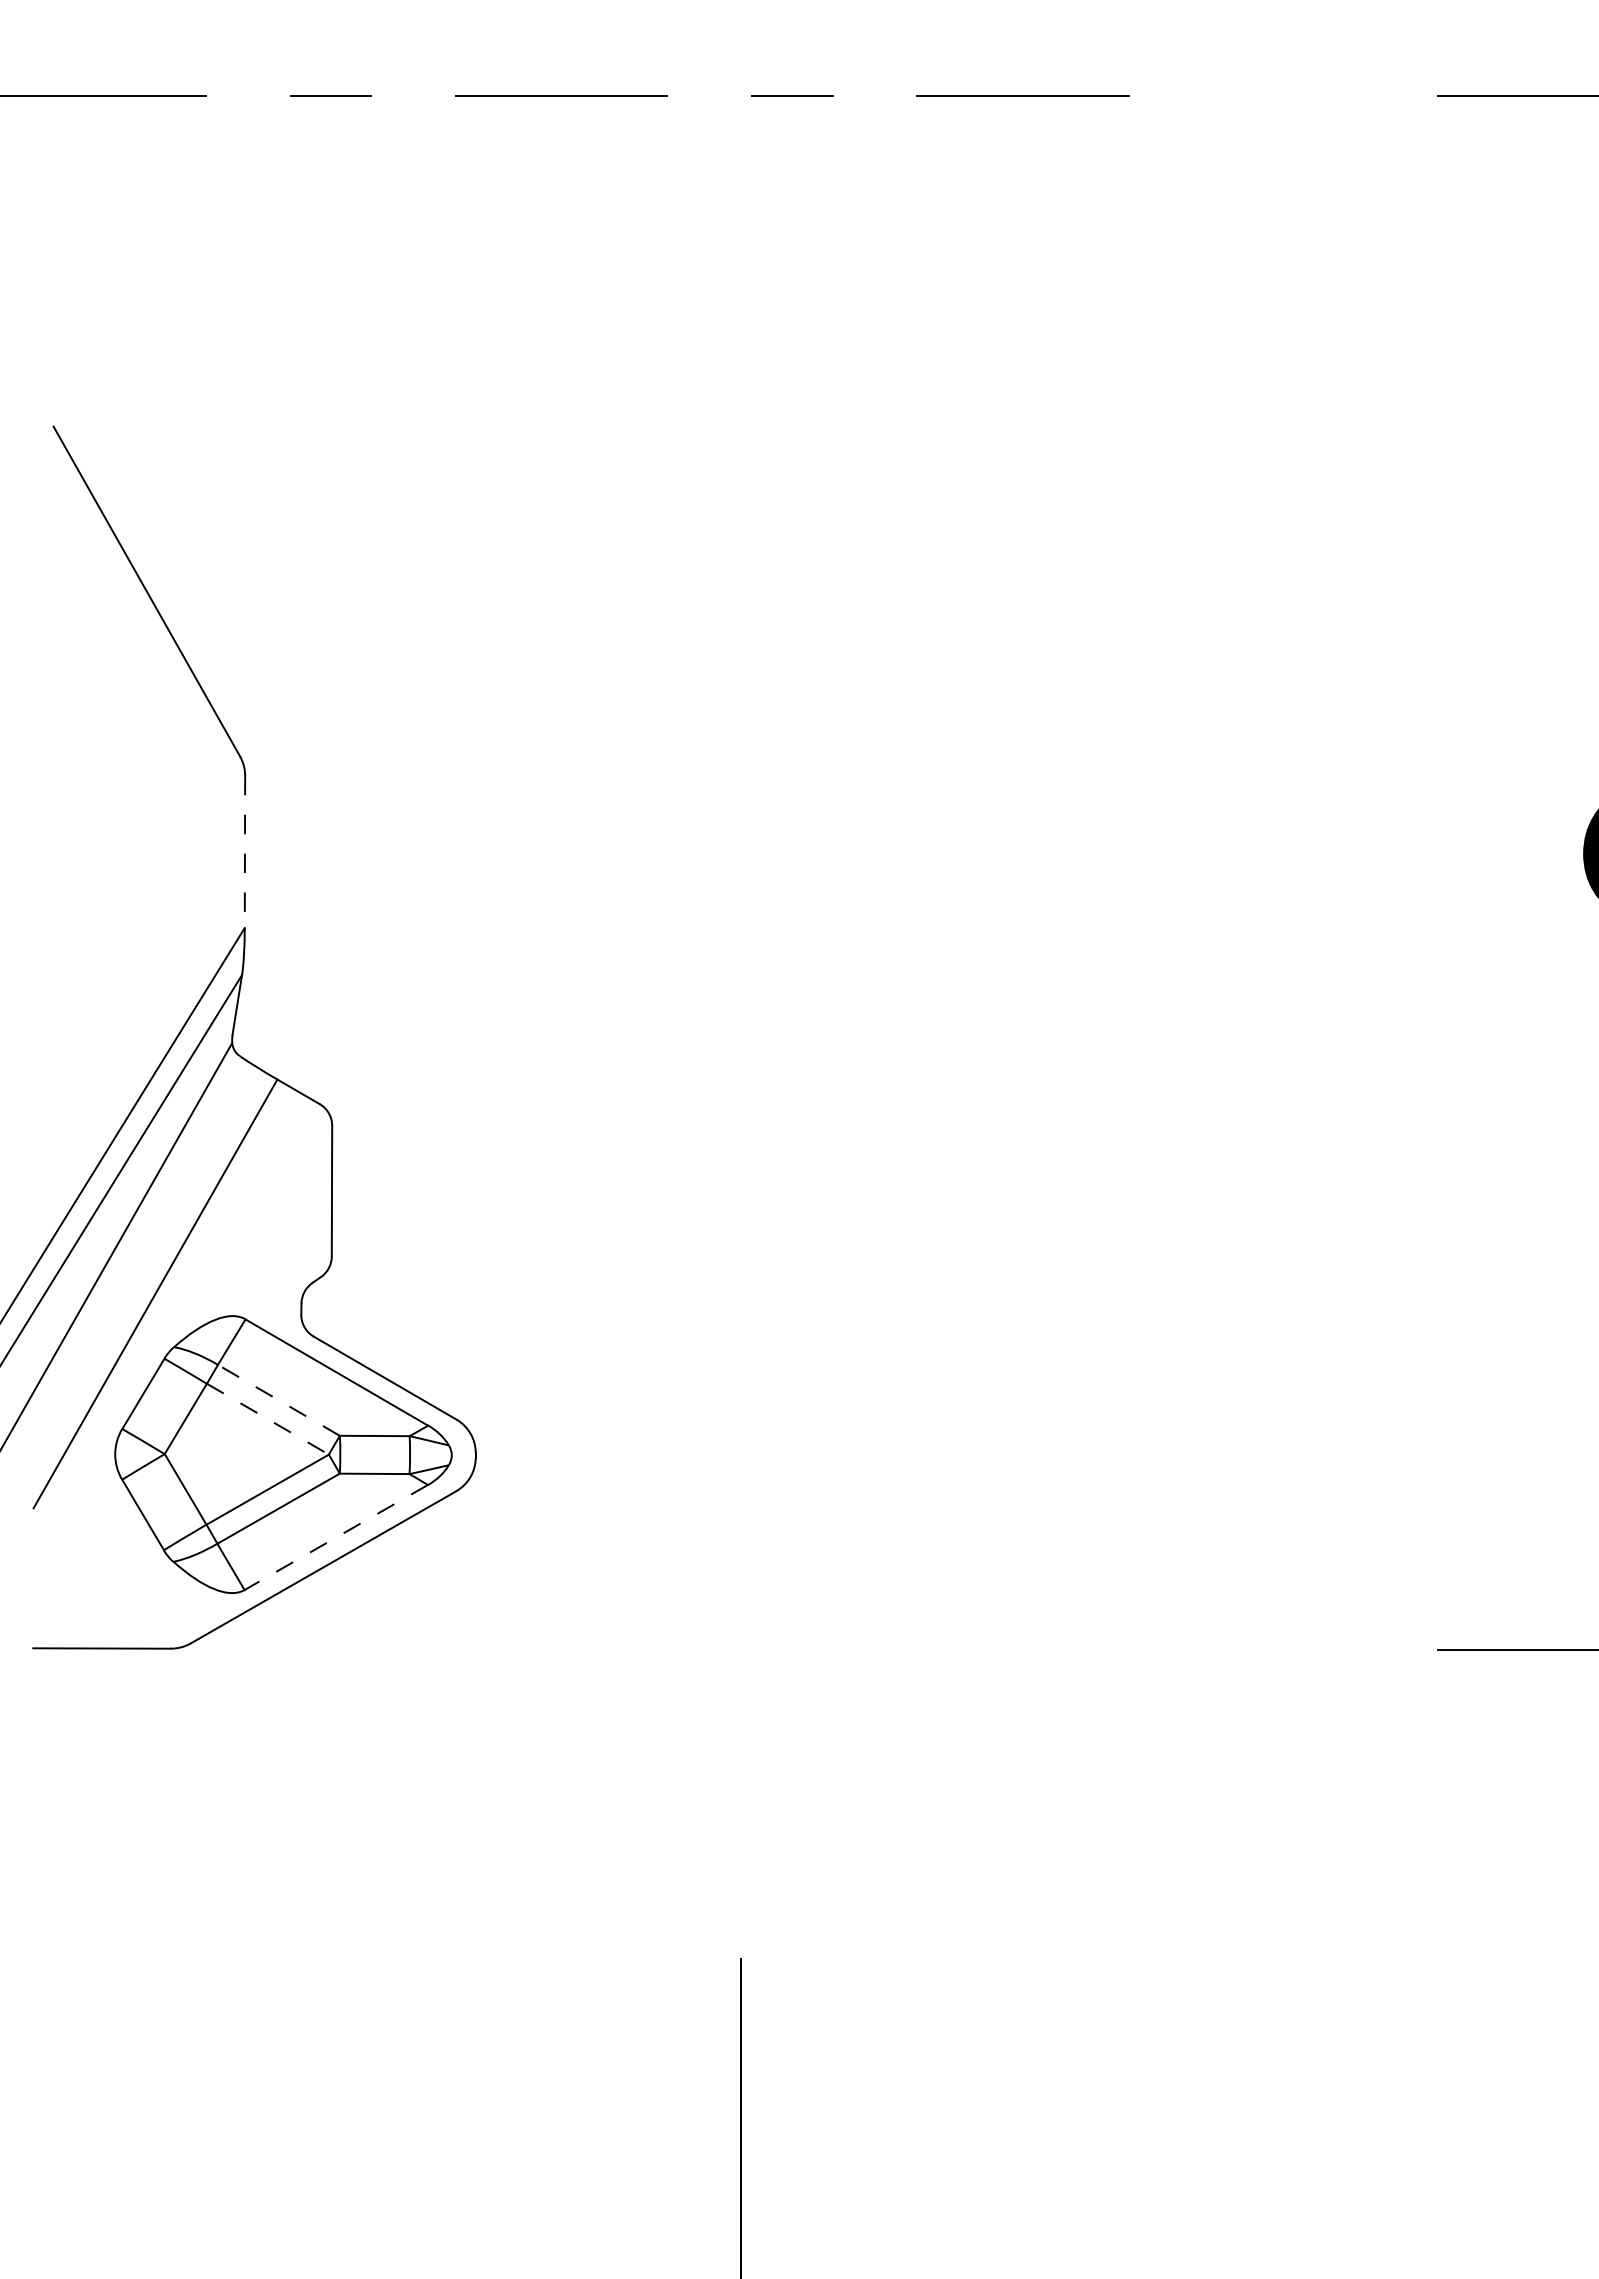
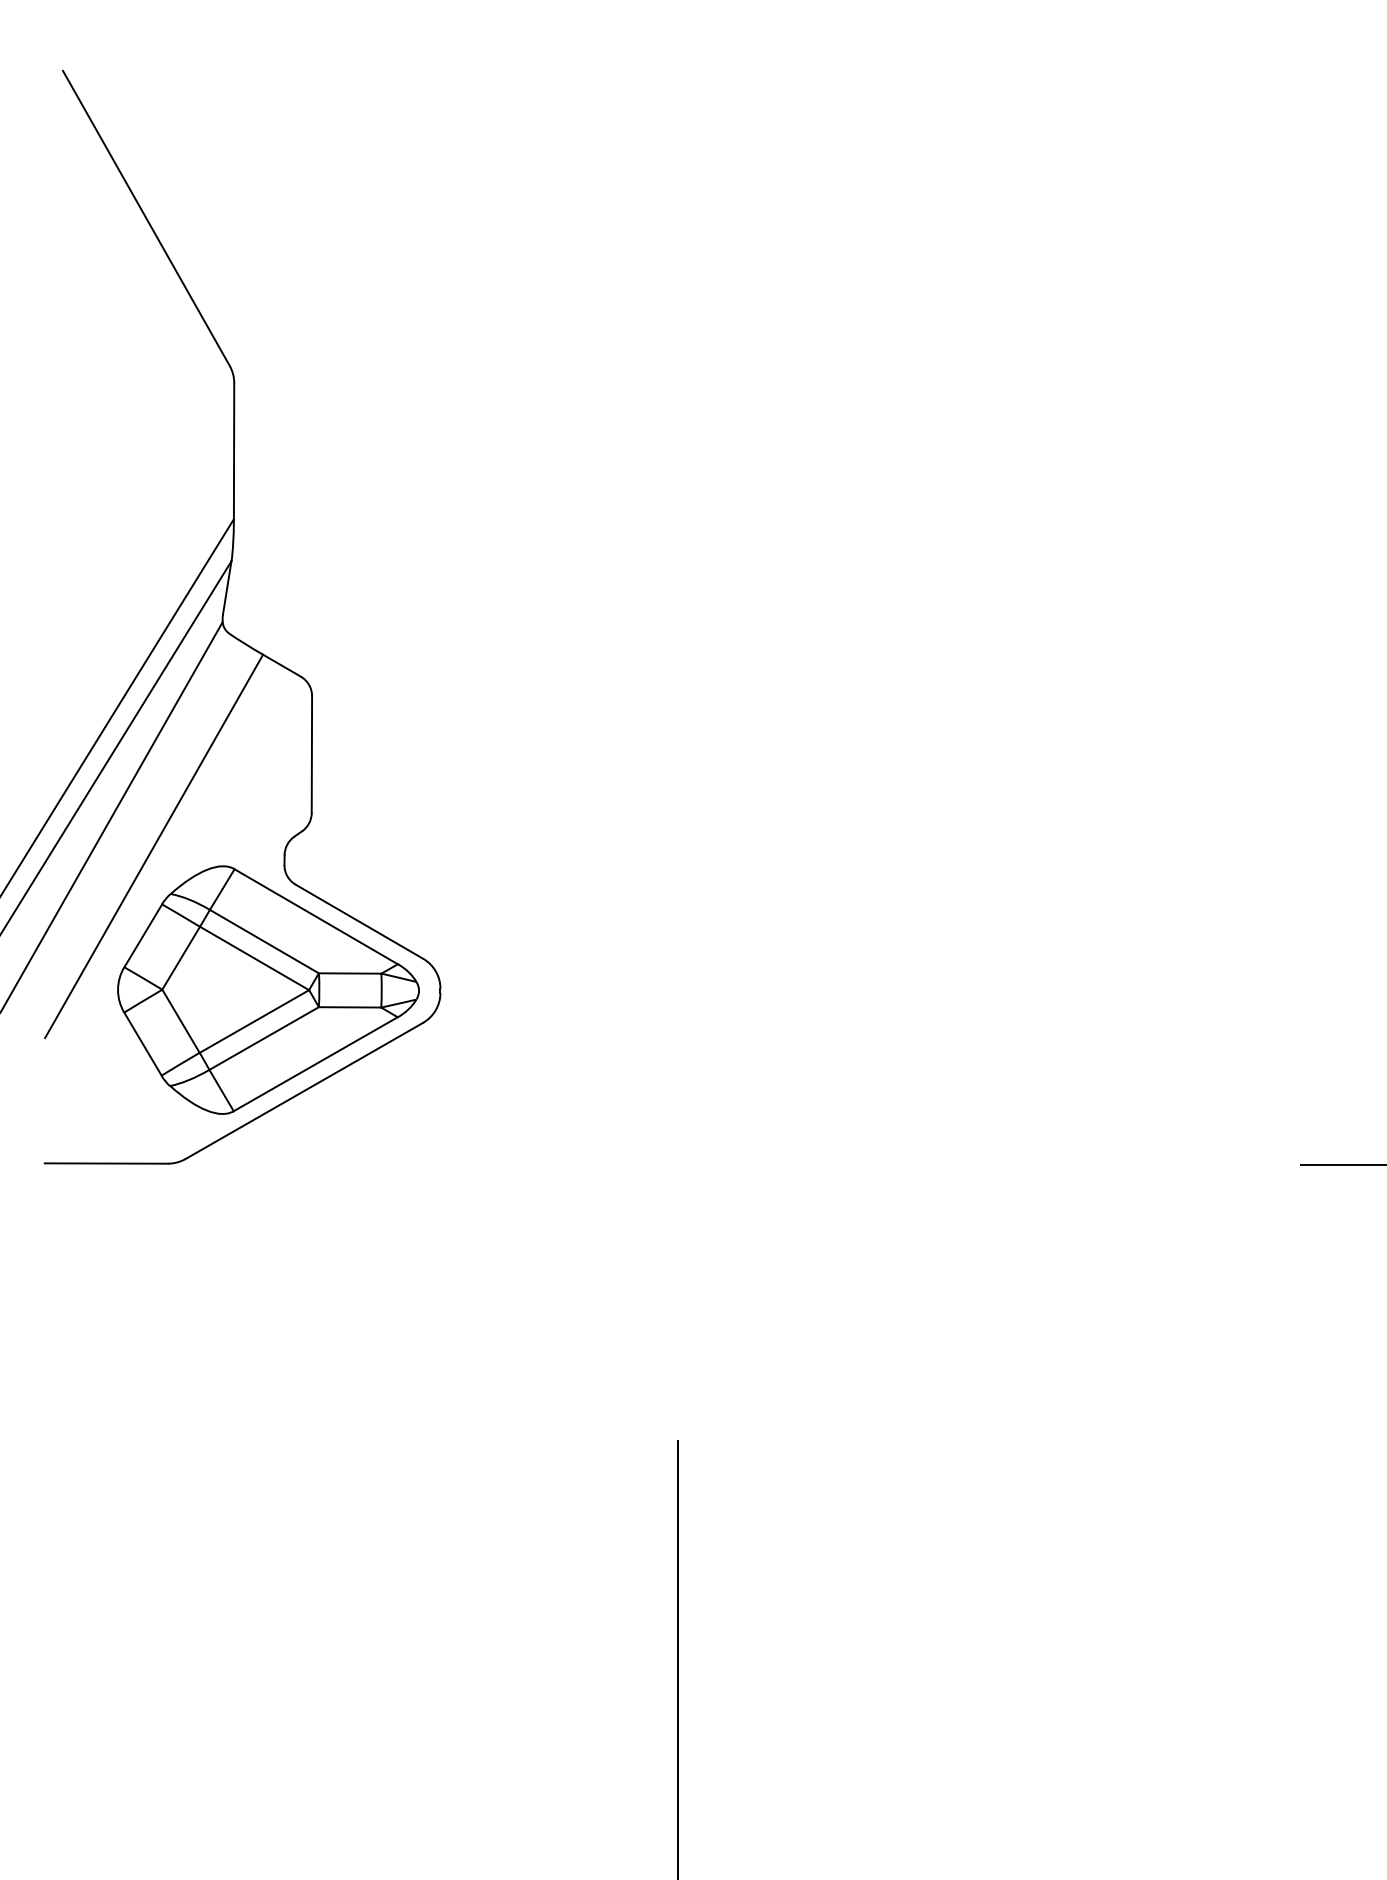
line: (244, 852) -> (233, 451), dashed -> solid
line: (278, 1400) -> (264, 941), dashed -> solid
line: (267, 1419) -> (254, 958), dashed -> solid
line: (336, 1537) -> (315, 1064), dashed -> solid

